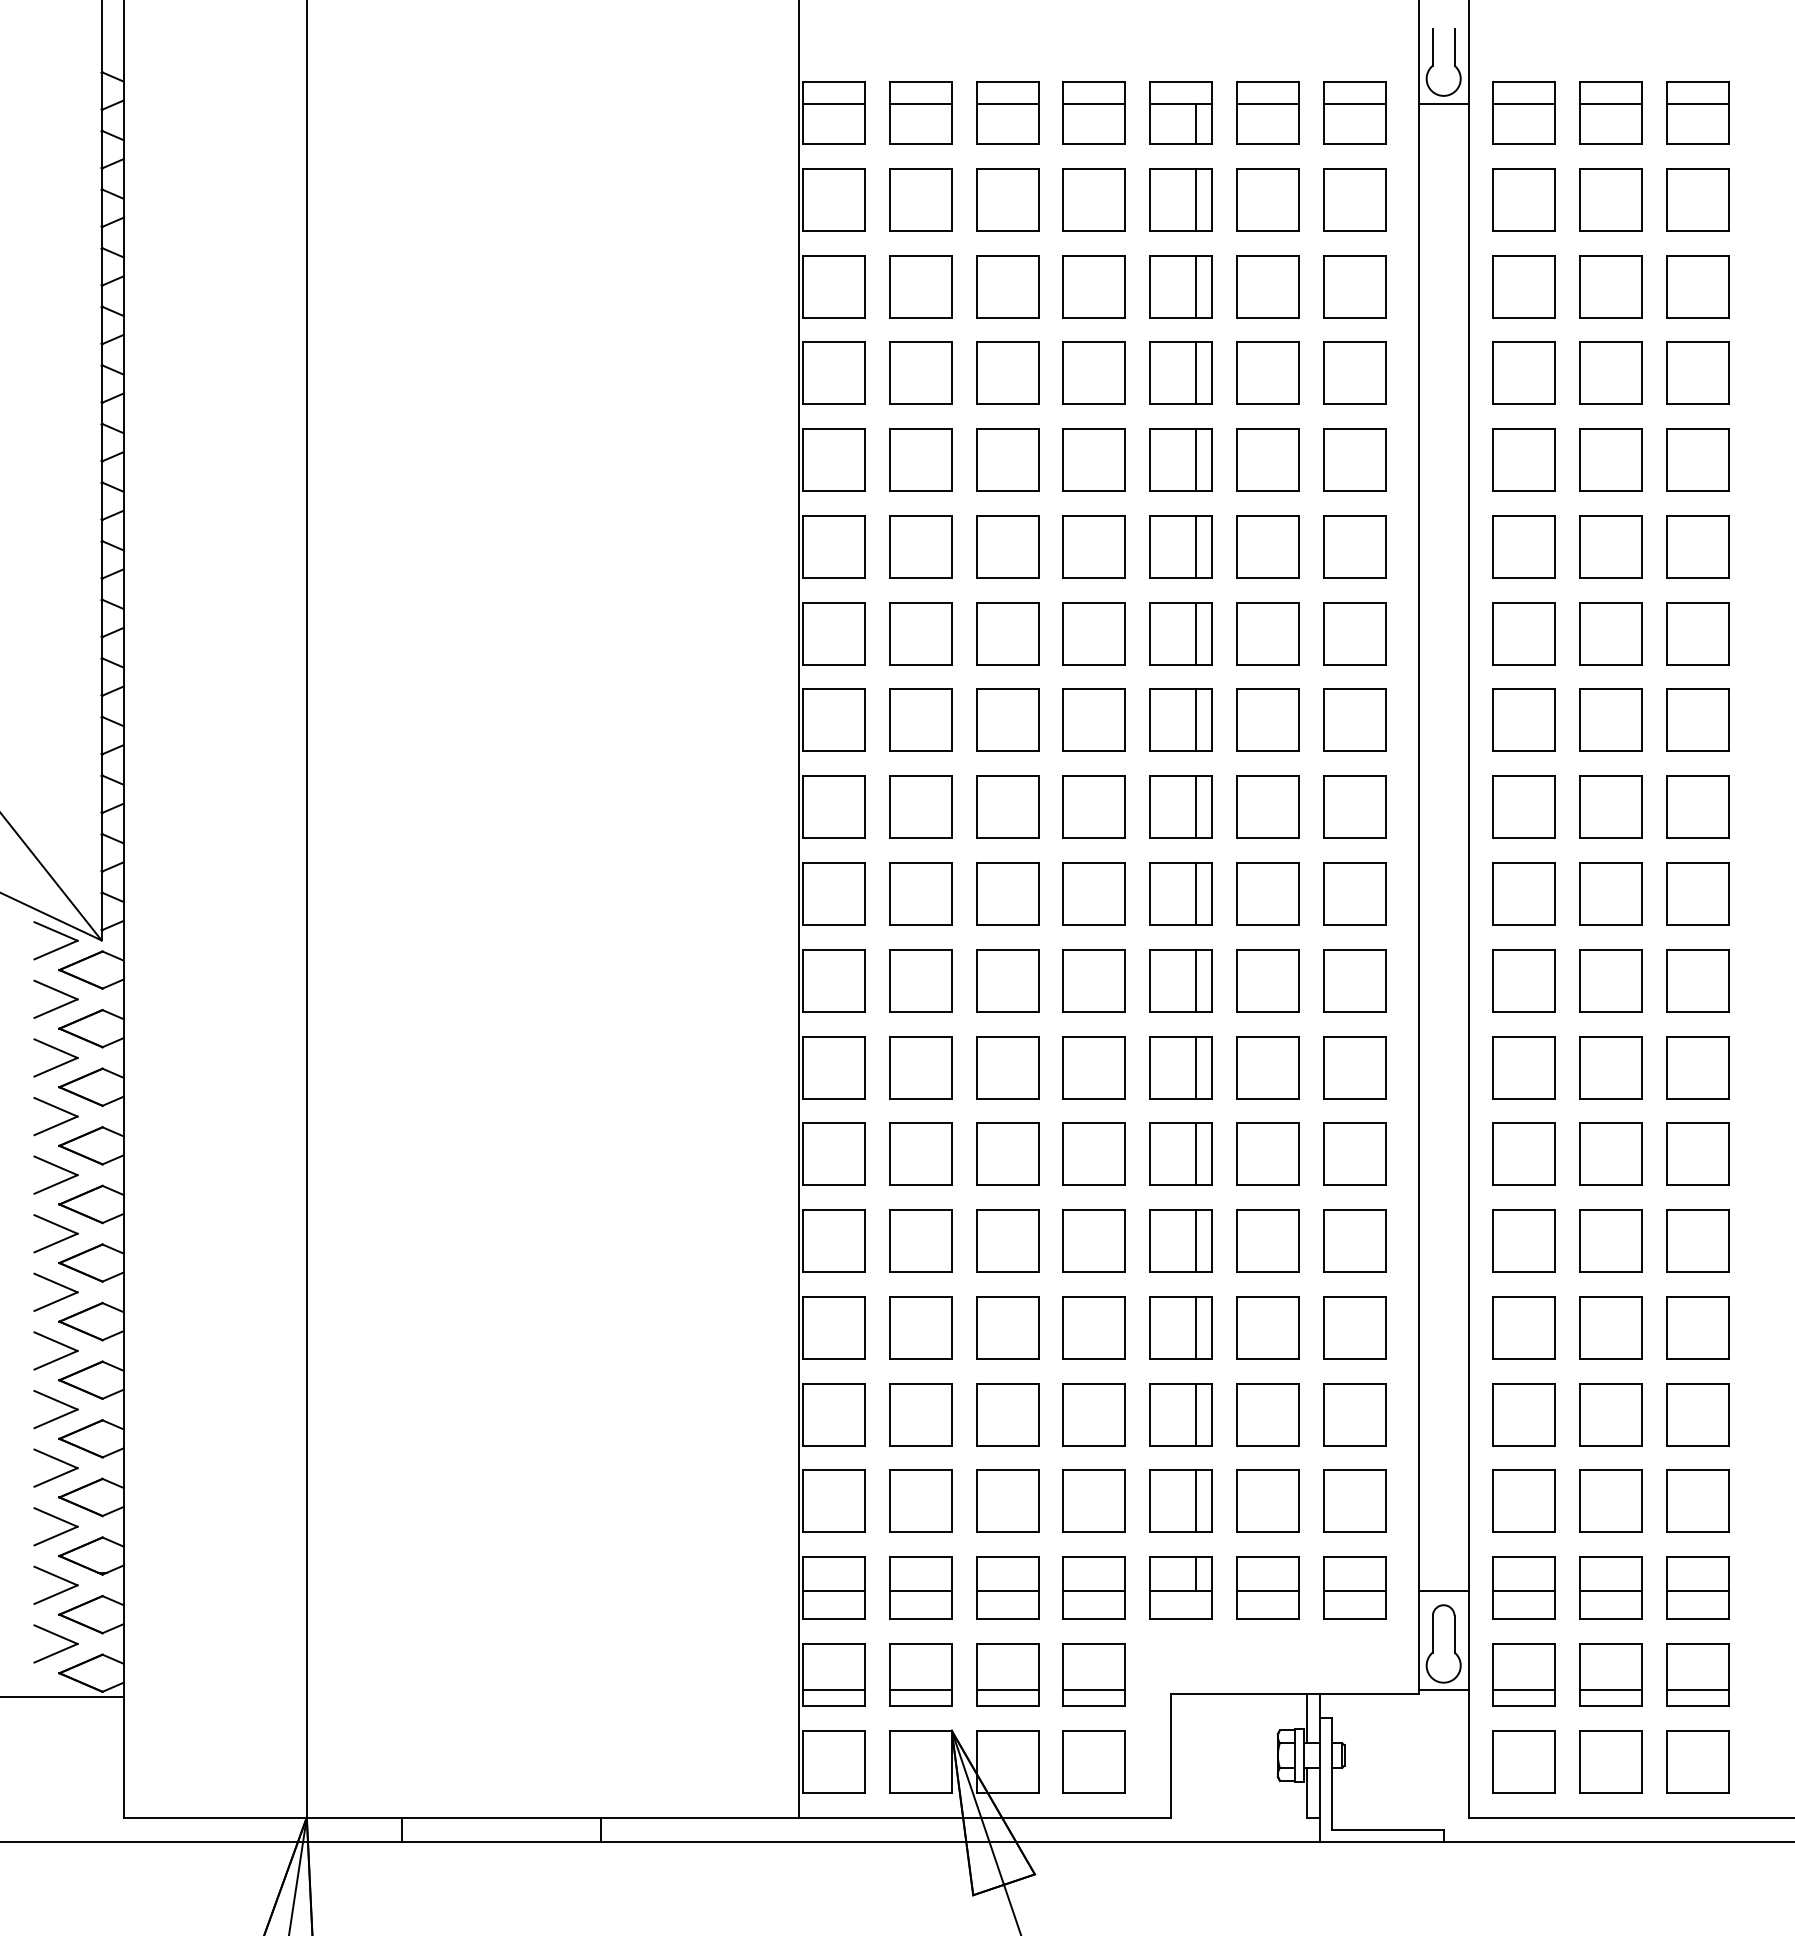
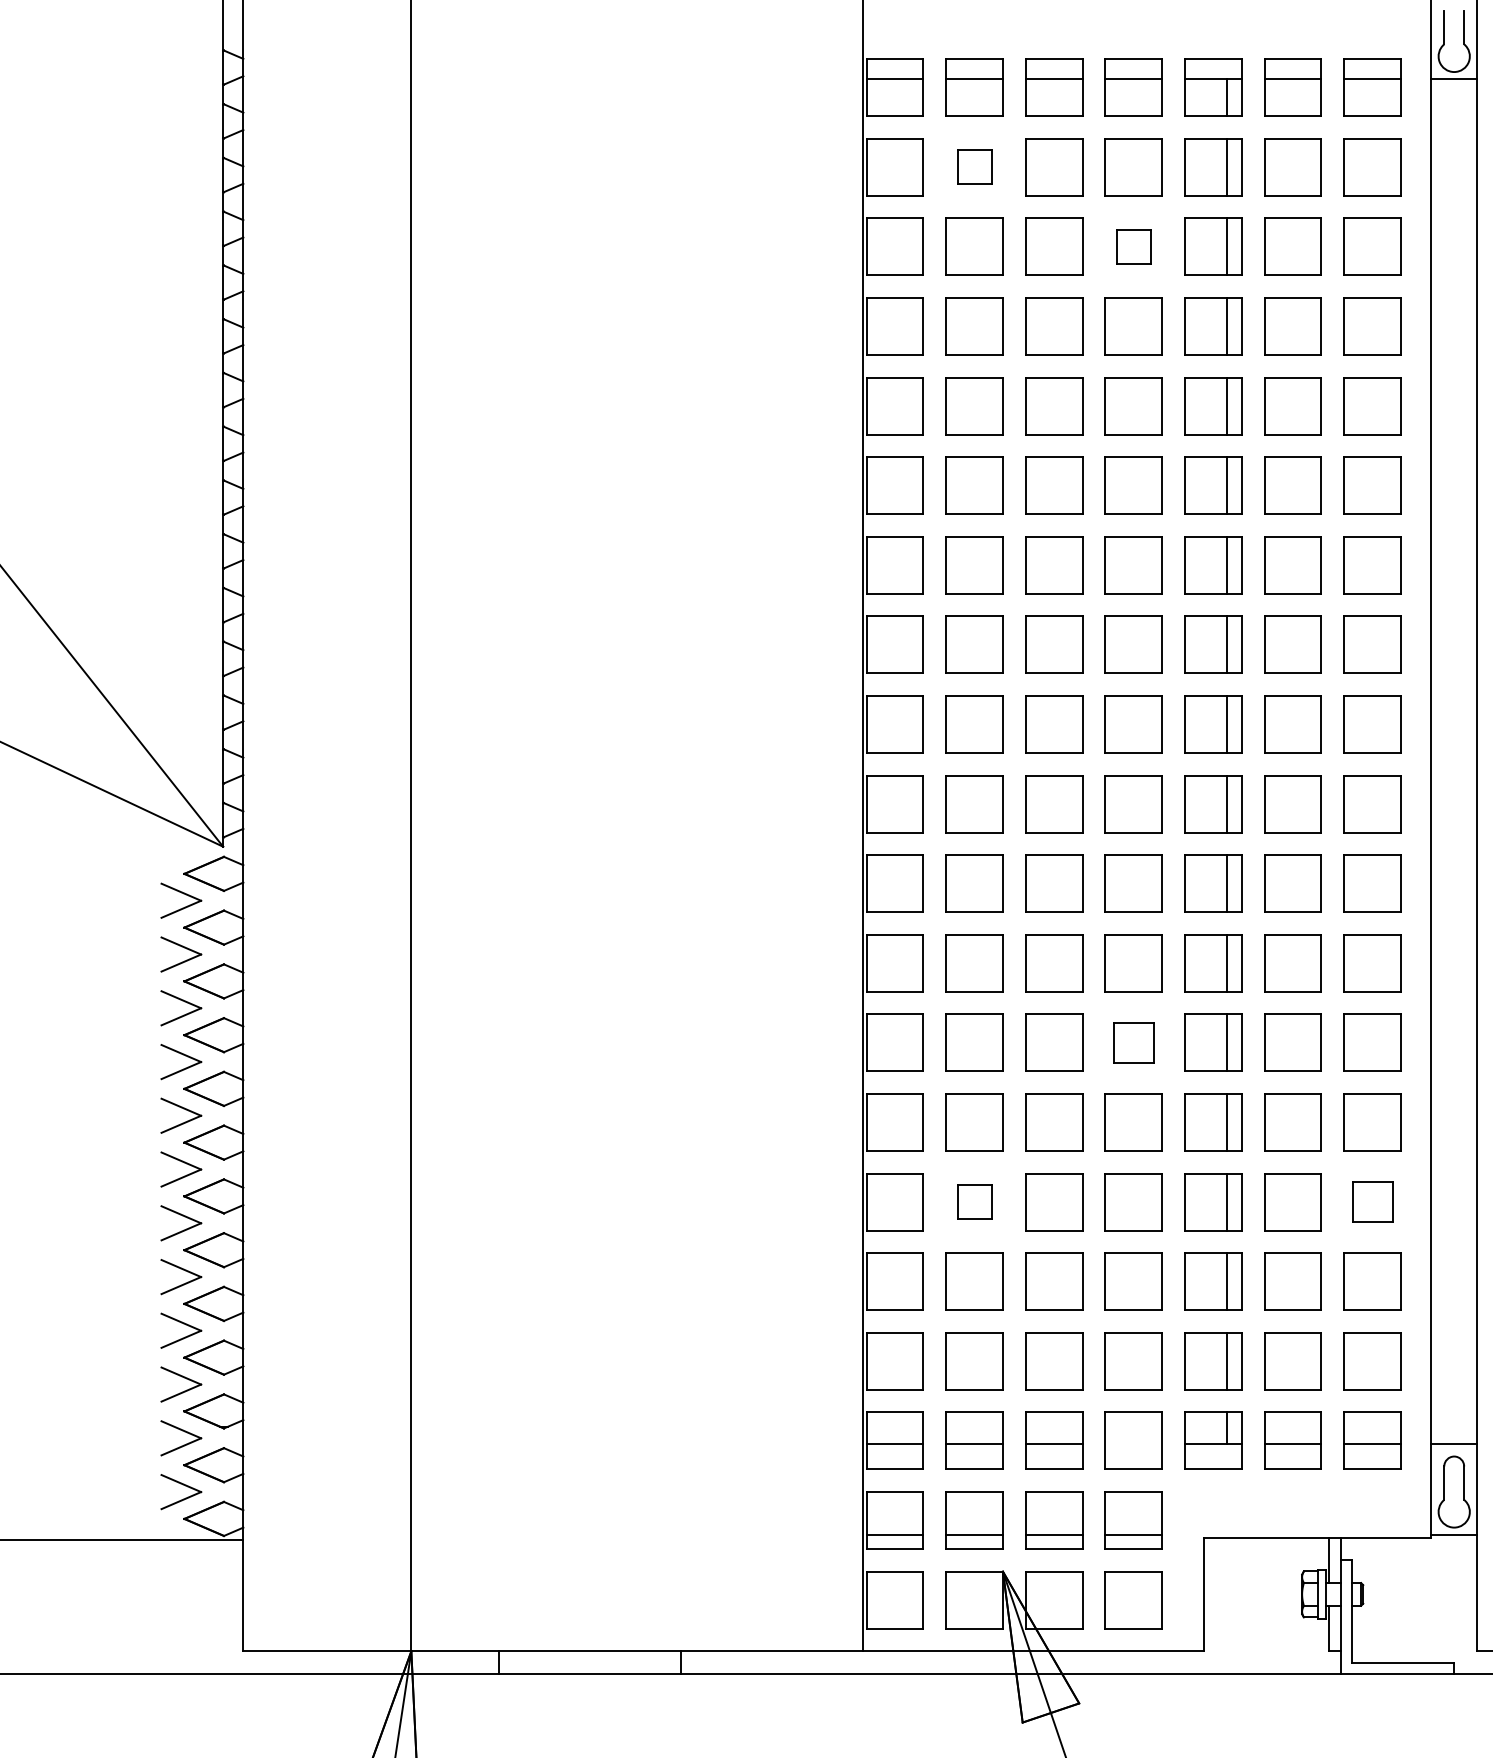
part: (920, 199) -> (974, 167), size x0.6
part: (1093, 286) -> (1132, 246), size x0.6
part: (57, 933) -> (182, 840), removed
part: (1093, 1153) -> (1132, 1042), size x0.7
part: (920, 1327) -> (974, 1201), size x0.6
part: (1354, 1327) -> (1372, 1201), size x0.7
line: (1094, 1591) -> (1133, 1443), removed

